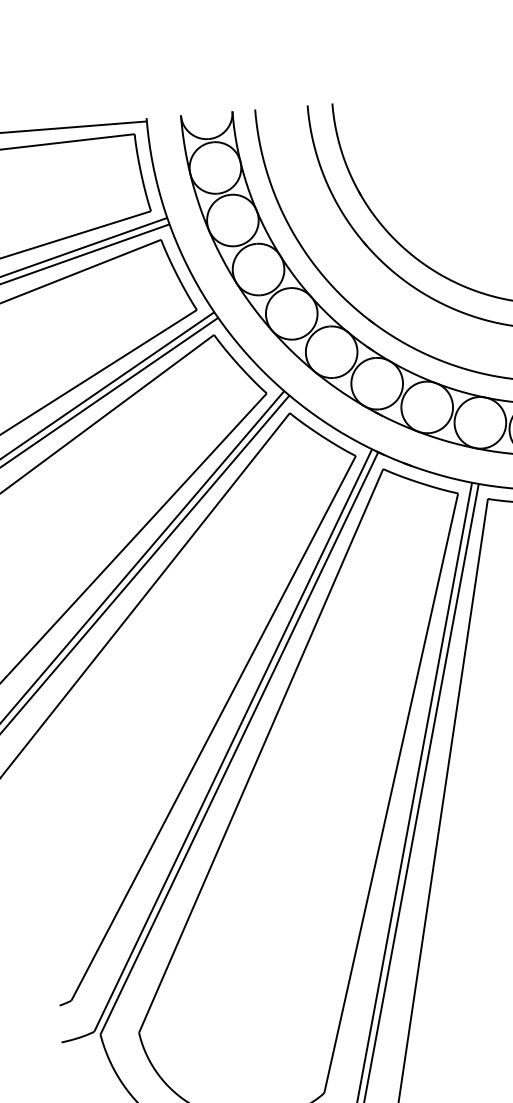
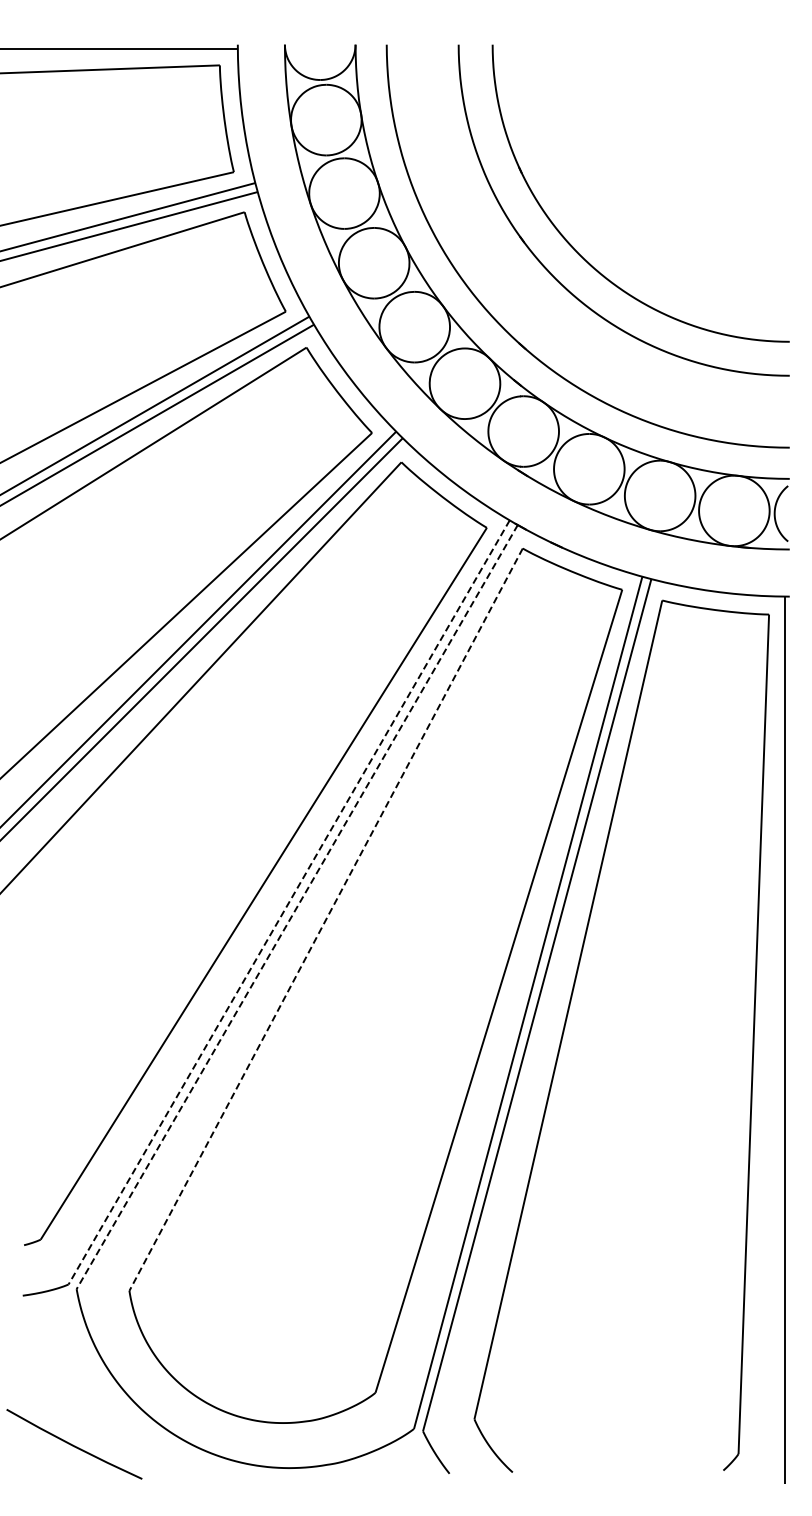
line: (232, 740) -> (288, 902), solid -> dashed
line: (238, 743) -> (296, 907), solid -> dashed
line: (260, 751) -> (325, 920), solid -> dashed

